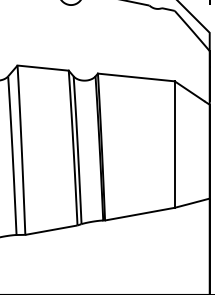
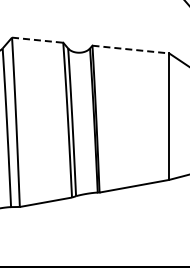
line: (43, 68) -> (38, 40), solid -> dashed
line: (136, 77) -> (131, 49), solid -> dashed

